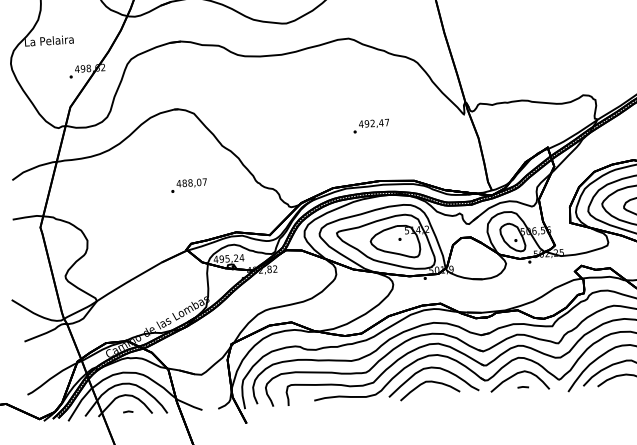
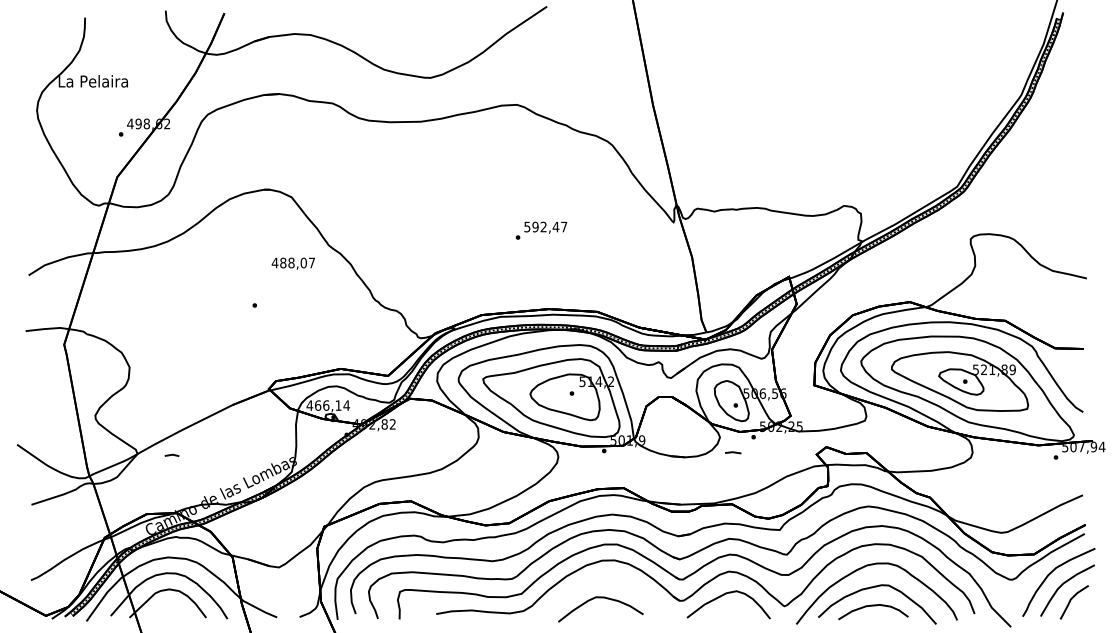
text: (361, 123) -> (527, 226), 492,47 -> 592,47
text: (191, 183) -> (292, 263), moved
text: (228, 258) -> (327, 405), 495,24 -> 466,14
curve: (434, 368) -> (609, 579), removed
line: (523, 387) -> (733, 452), moved
line: (127, 411) -> (171, 454), moved

